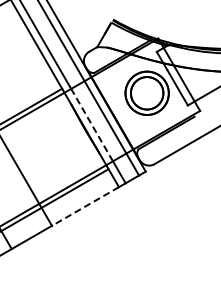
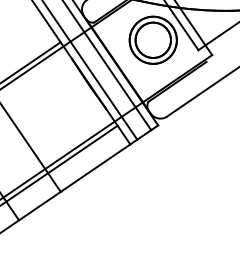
line: (92, 125) -> (96, 79), dashed -> solid
line: (85, 206) -> (95, 168), dashed -> solid

